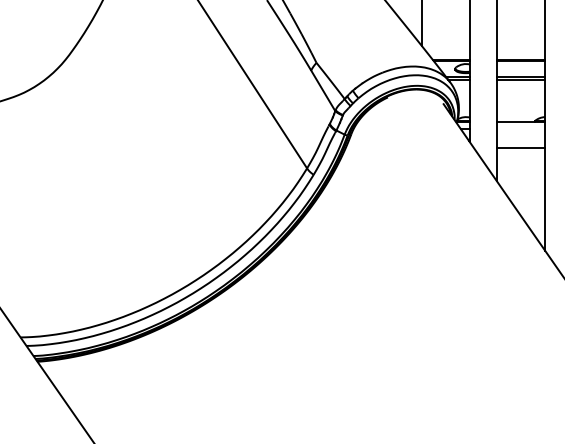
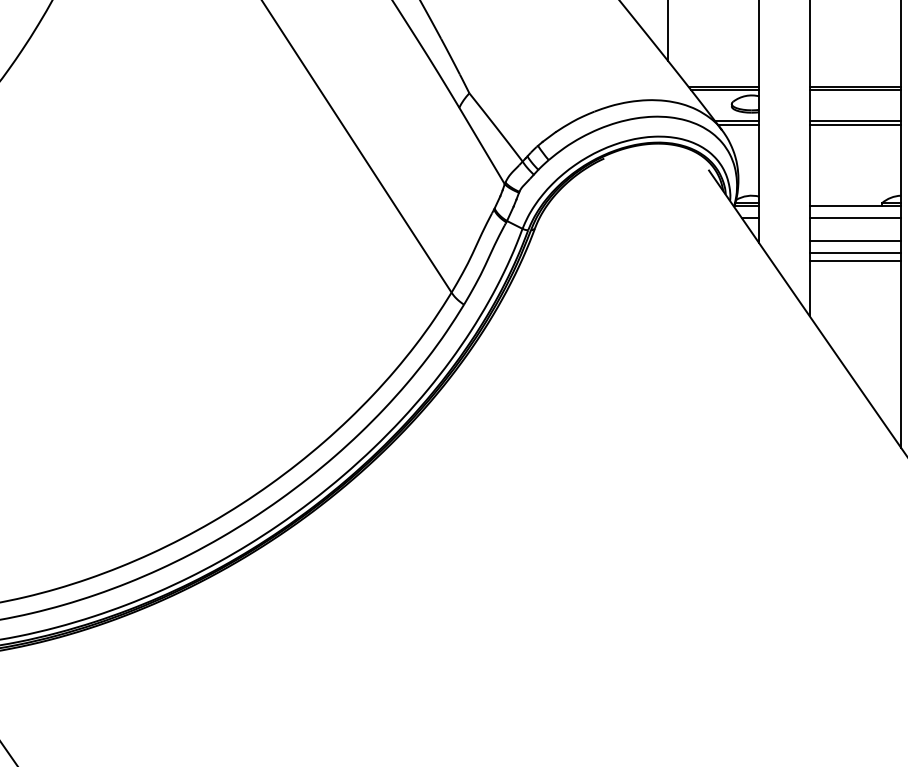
line: (520, 129) -> (854, 219), added
line: (520, 140) -> (854, 239), added
line: (520, 151) -> (854, 260), added

